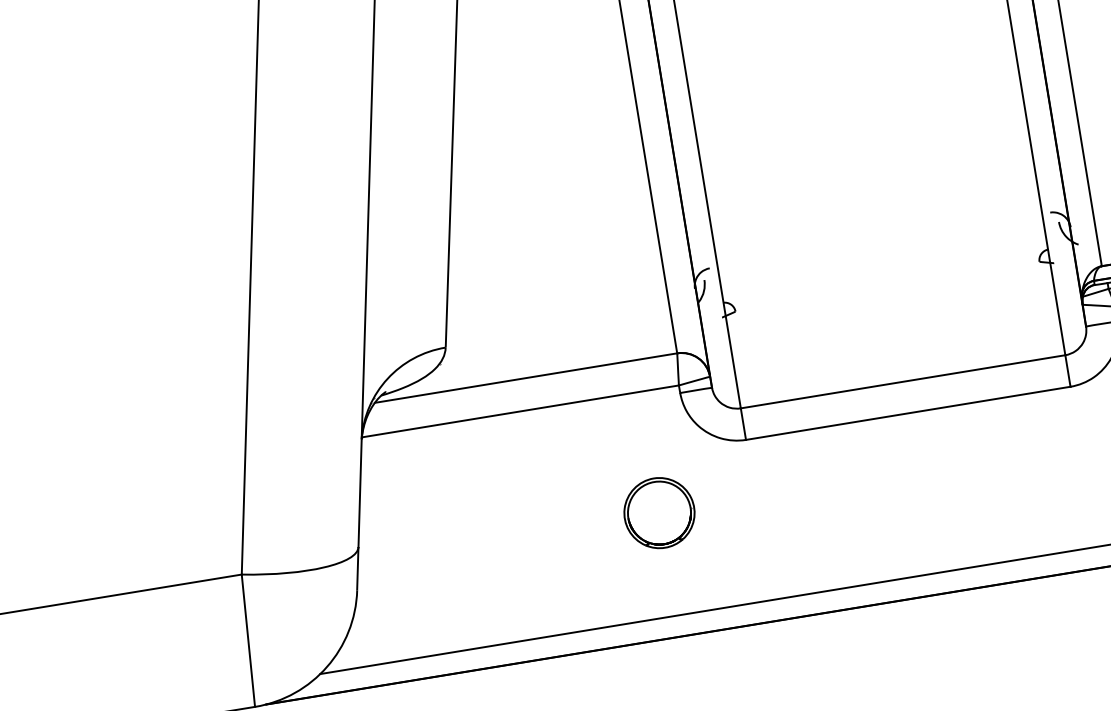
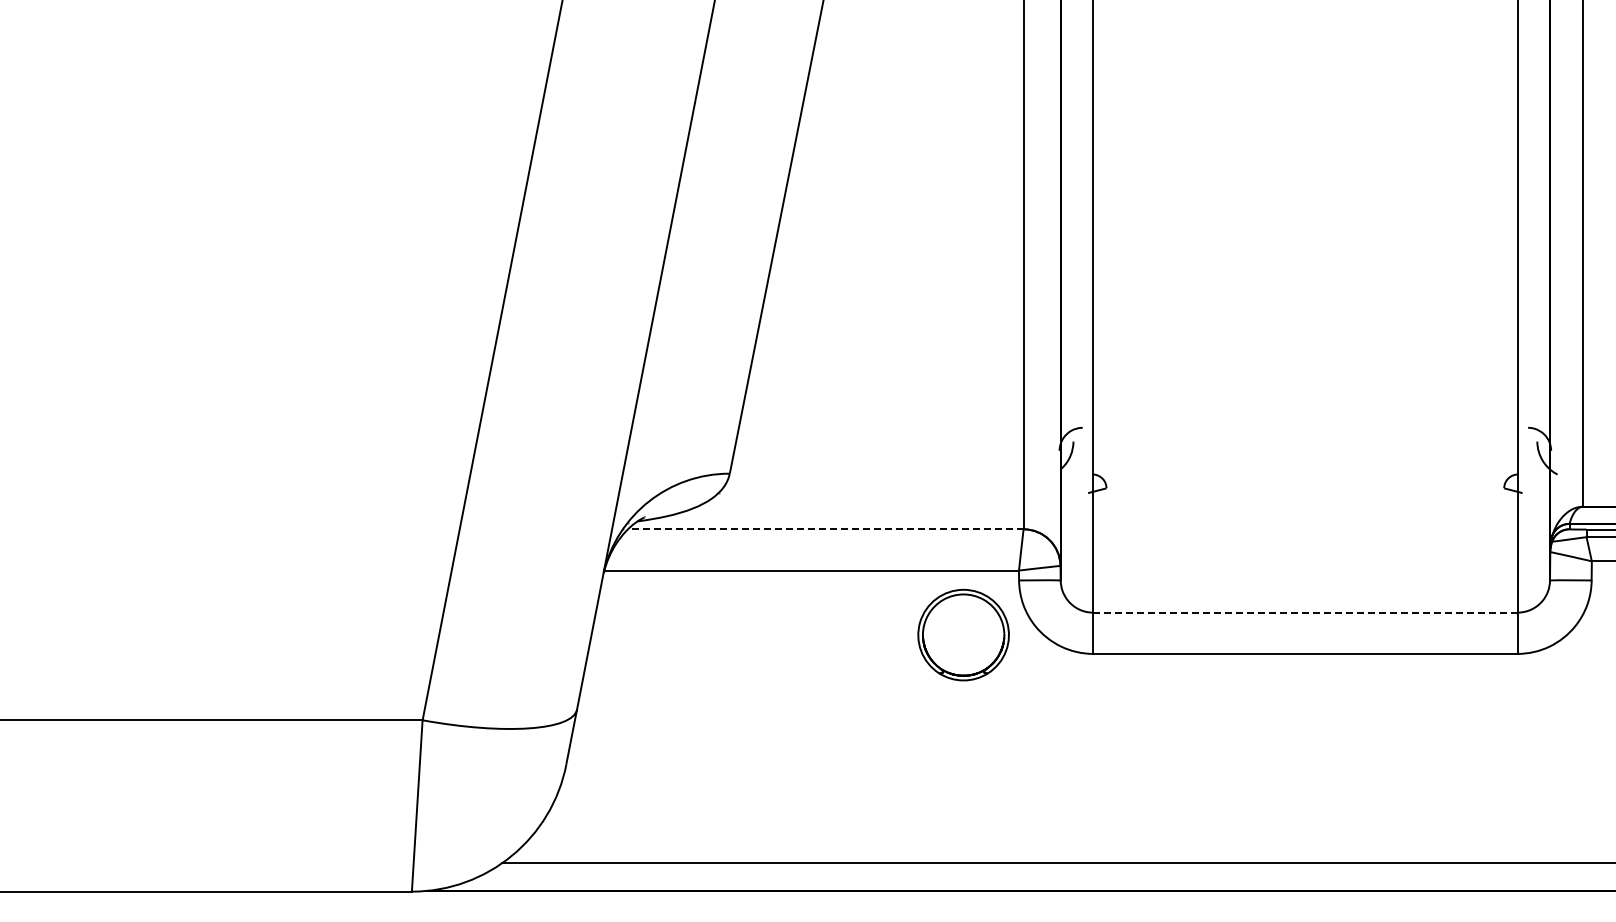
line: (525, 378) -> (825, 529), solid -> dashed
line: (902, 381) -> (1304, 612), solid -> dashed
part: (659, 512) -> (963, 634), moved

